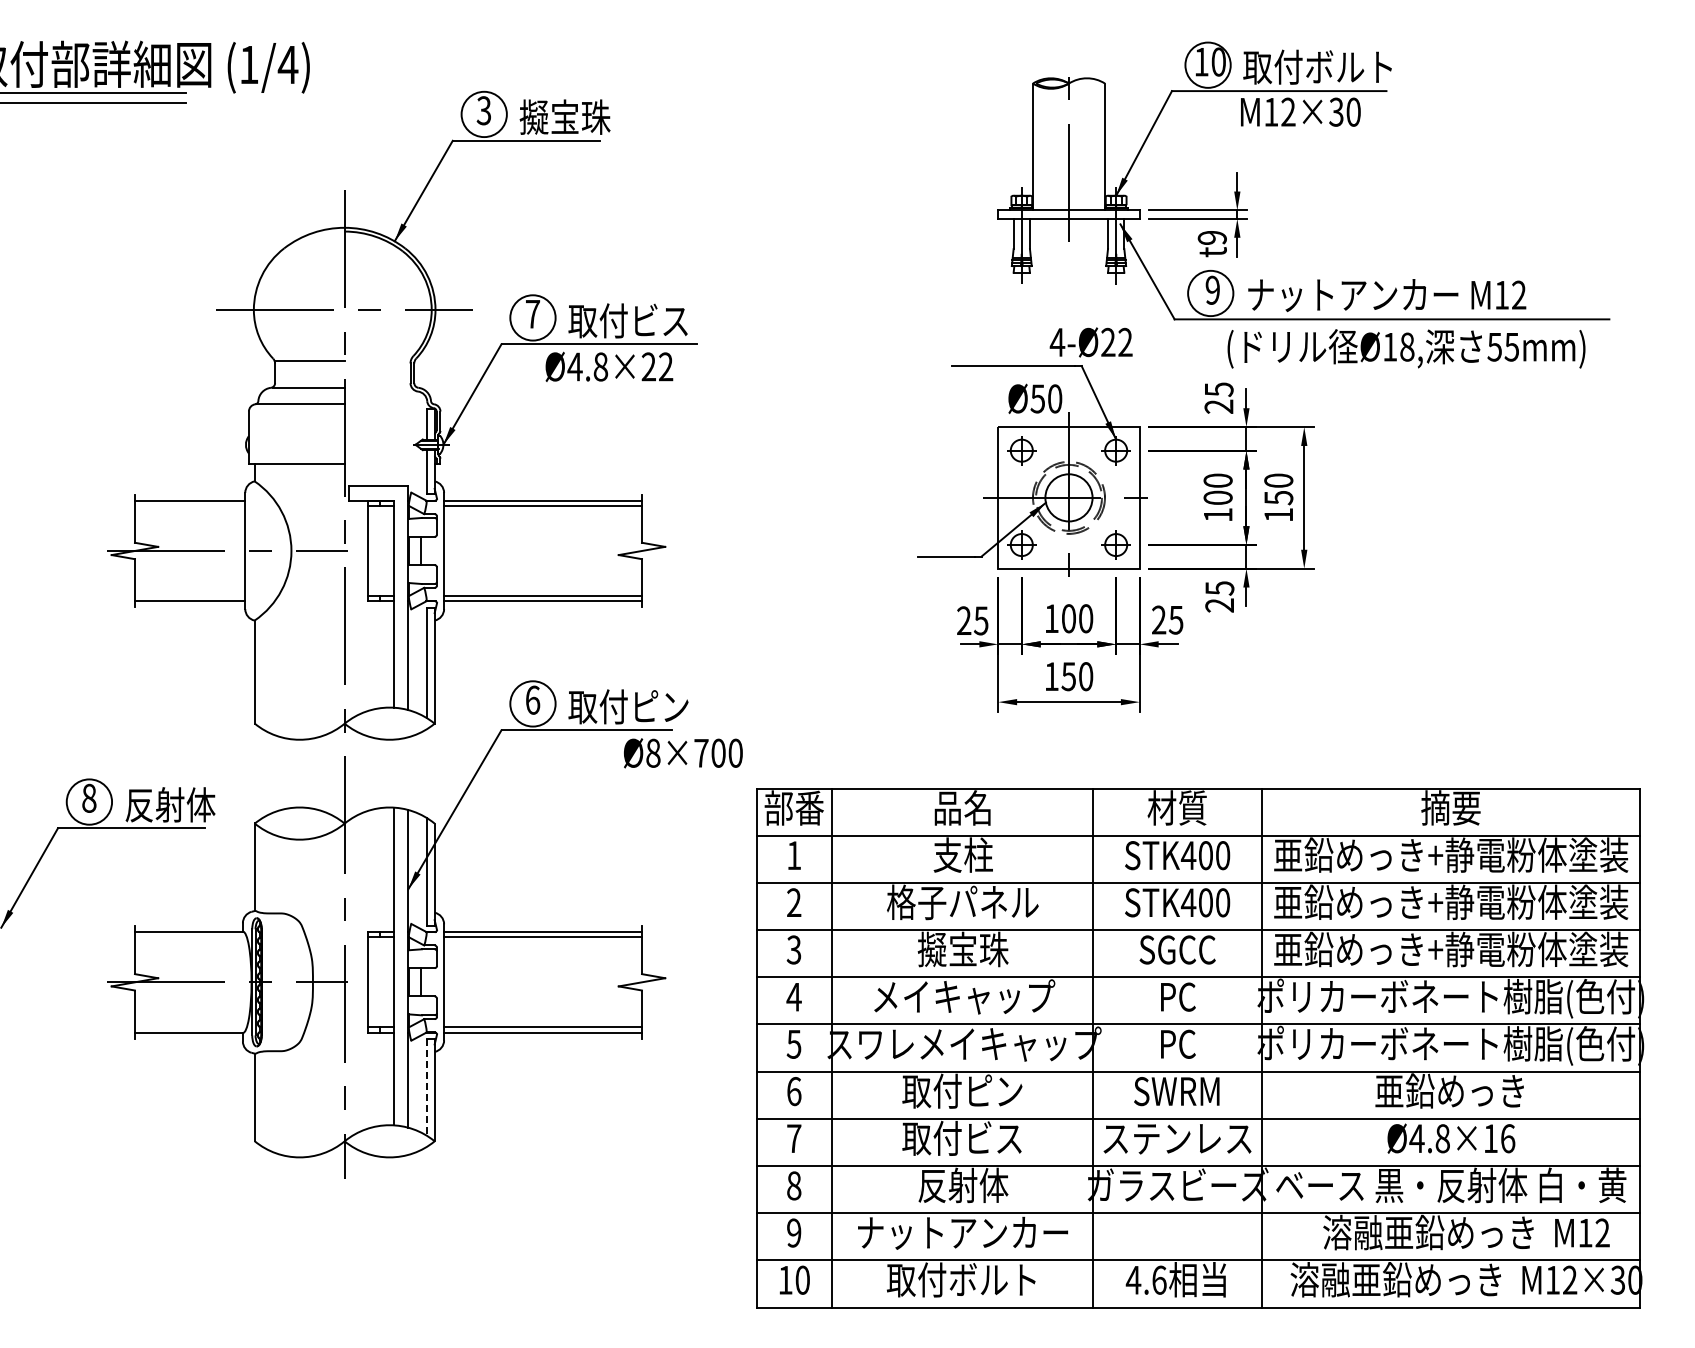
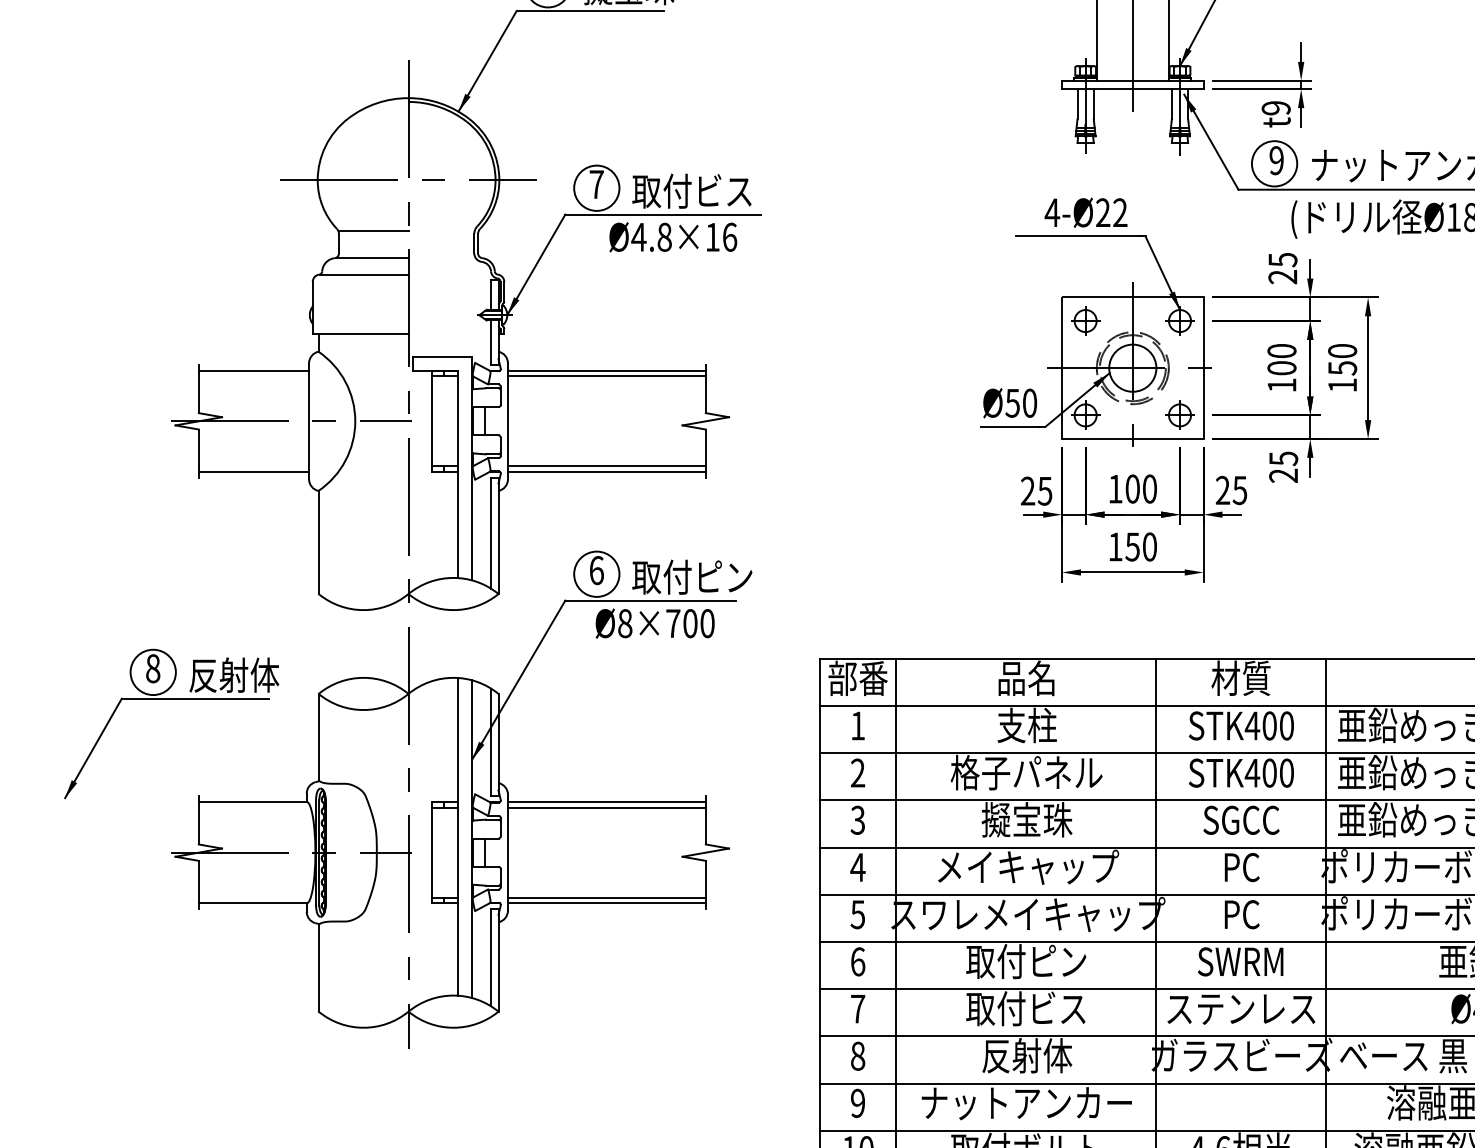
text: (1090, 342) -> (1085, 212), moved
text: (657, 366) -> (721, 236), Ø4.8×22 -> Ø4.8×16
text: (1035, 398) -> (1010, 402), moved
text: (683, 753) -> (655, 623), moved
line: (427, 1087) -> (491, 957), dashed -> solid

